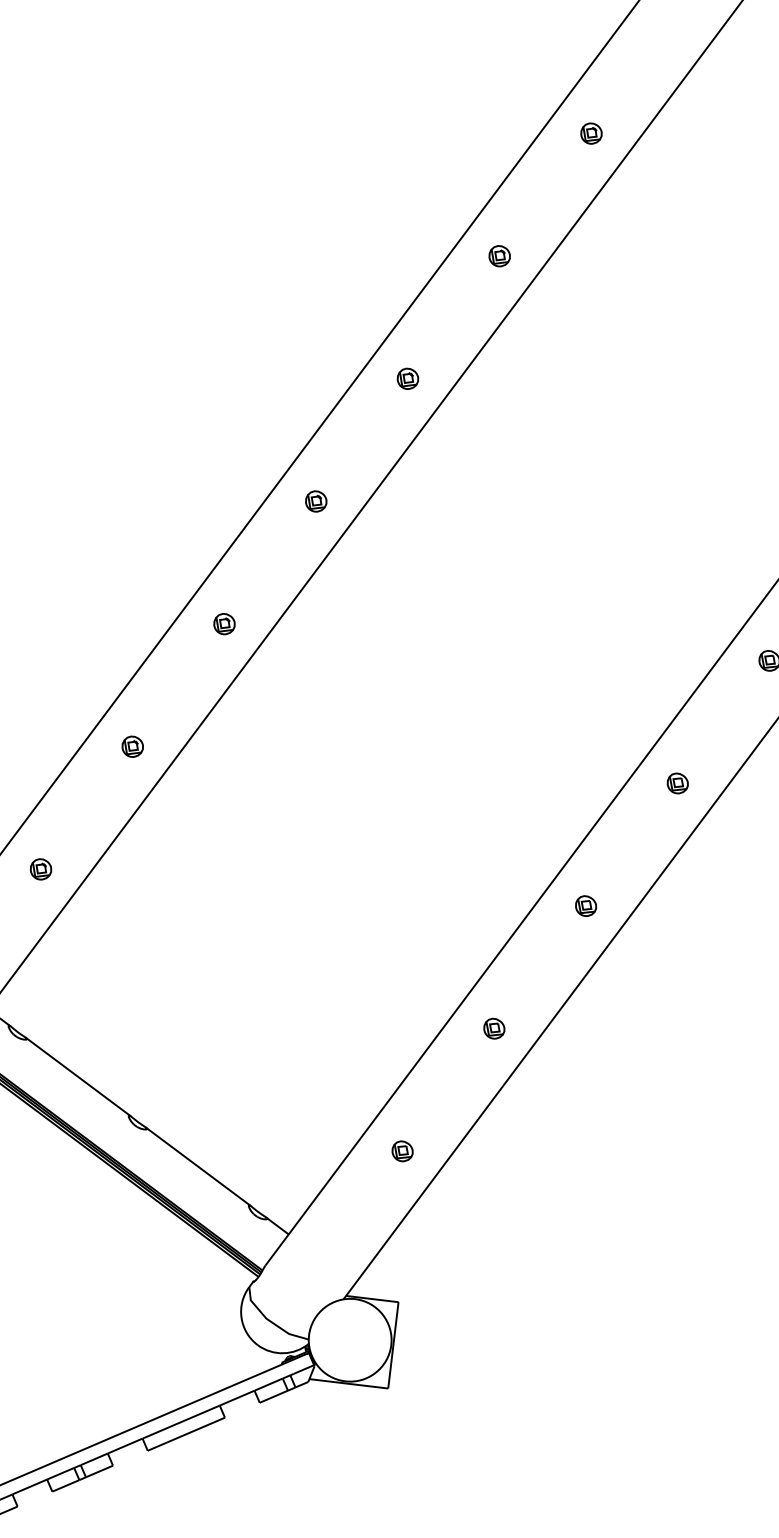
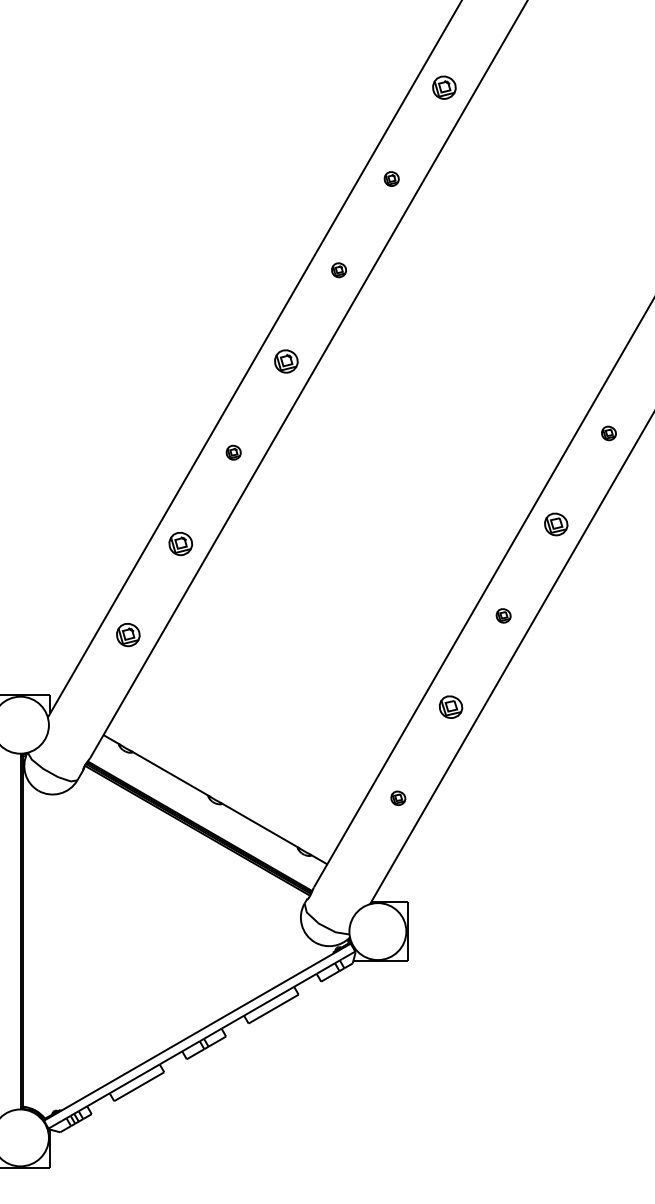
part: (591, 133) -> (444, 87), size x1.6
part: (316, 501) -> (286, 361), size x1.6
part: (133, 746) -> (181, 543), size x1.6
part: (678, 783) -> (556, 524), size x1.6
part: (41, 869) -> (128, 635), size x1.6
part: (493, 1027) -> (450, 706), size x1.6

